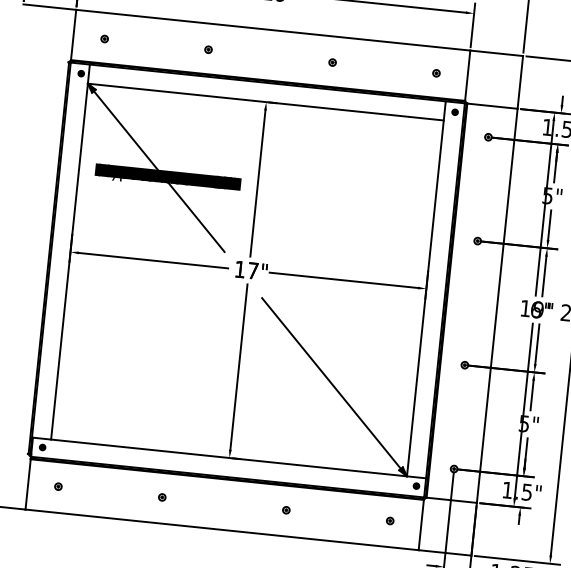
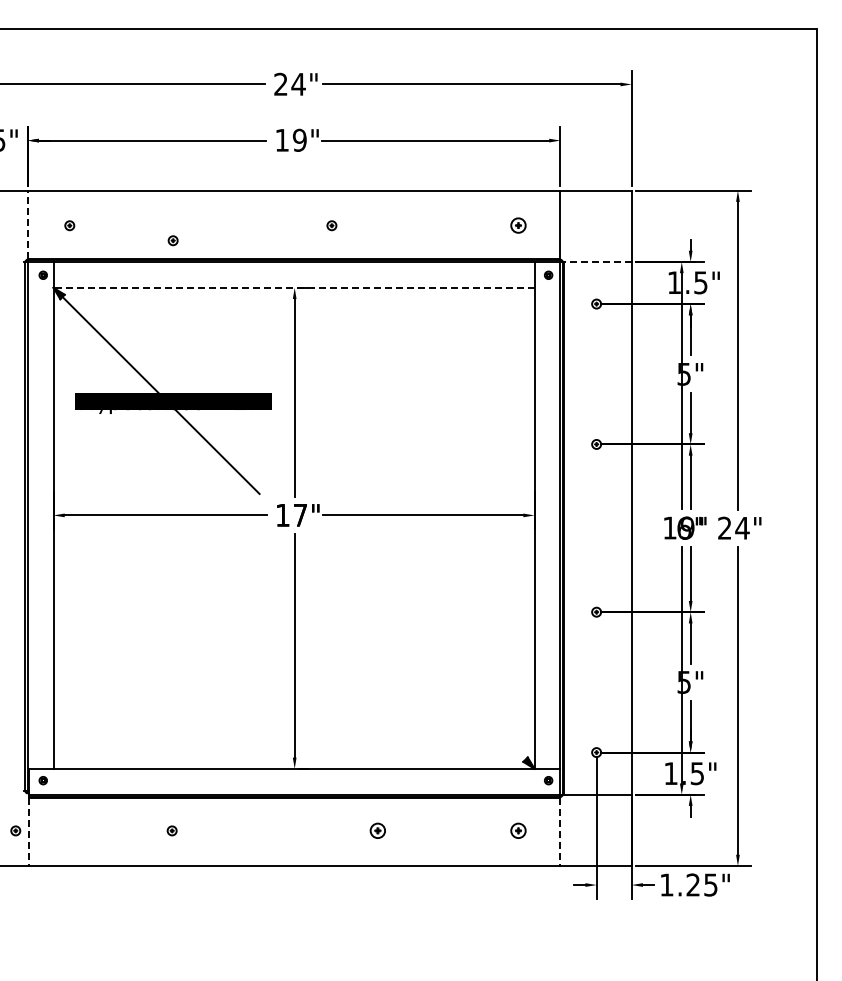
line: (73, 34) -> (27, 224), solid -> dashed
part: (208, 49) -> (172, 240), moved
part: (332, 62) -> (331, 225), moved
part: (435, 73) -> (517, 225), size x1.6
line: (266, 101) -> (294, 287), solid -> dashed
line: (492, 105) -> (597, 261), solid -> dashed
line: (331, 383) -> (420, 654), removed
line: (27, 484) -> (28, 832), solid -> dashed
part: (58, 486) -> (15, 830), moved
part: (161, 497) -> (171, 830), moved
part: (286, 509) -> (377, 830), size x1.6
part: (389, 520) -> (517, 830), size x1.6
line: (421, 525) -> (560, 832), solid -> dashed

